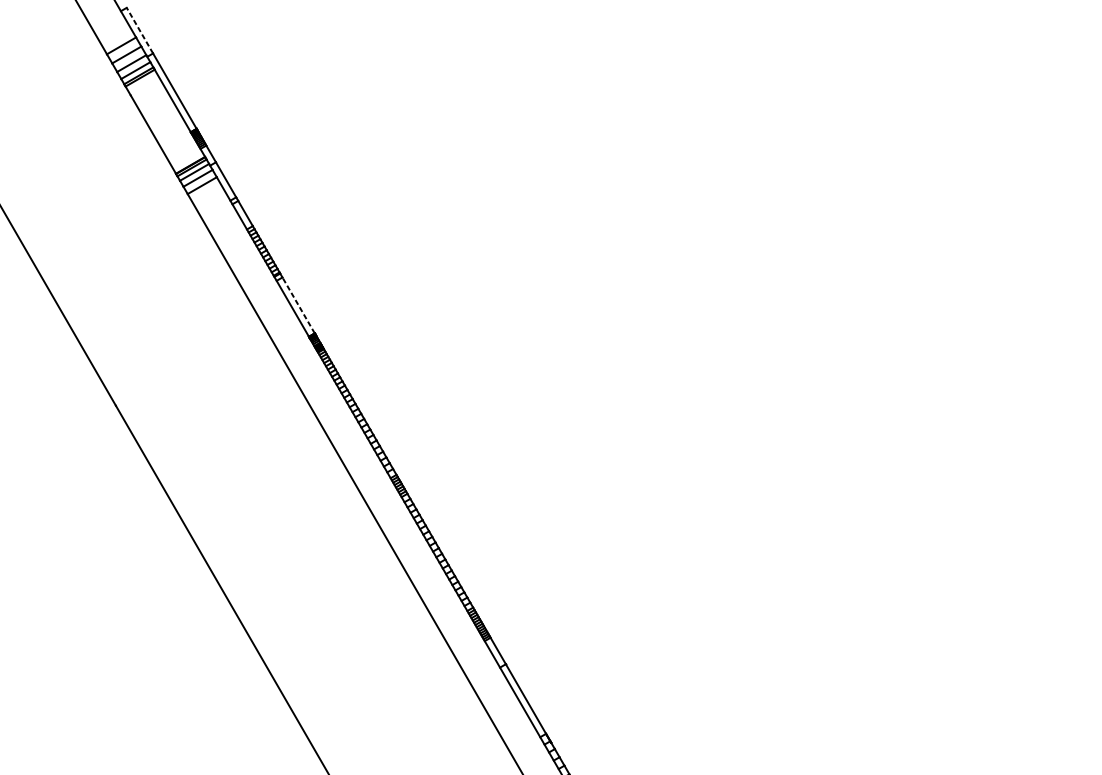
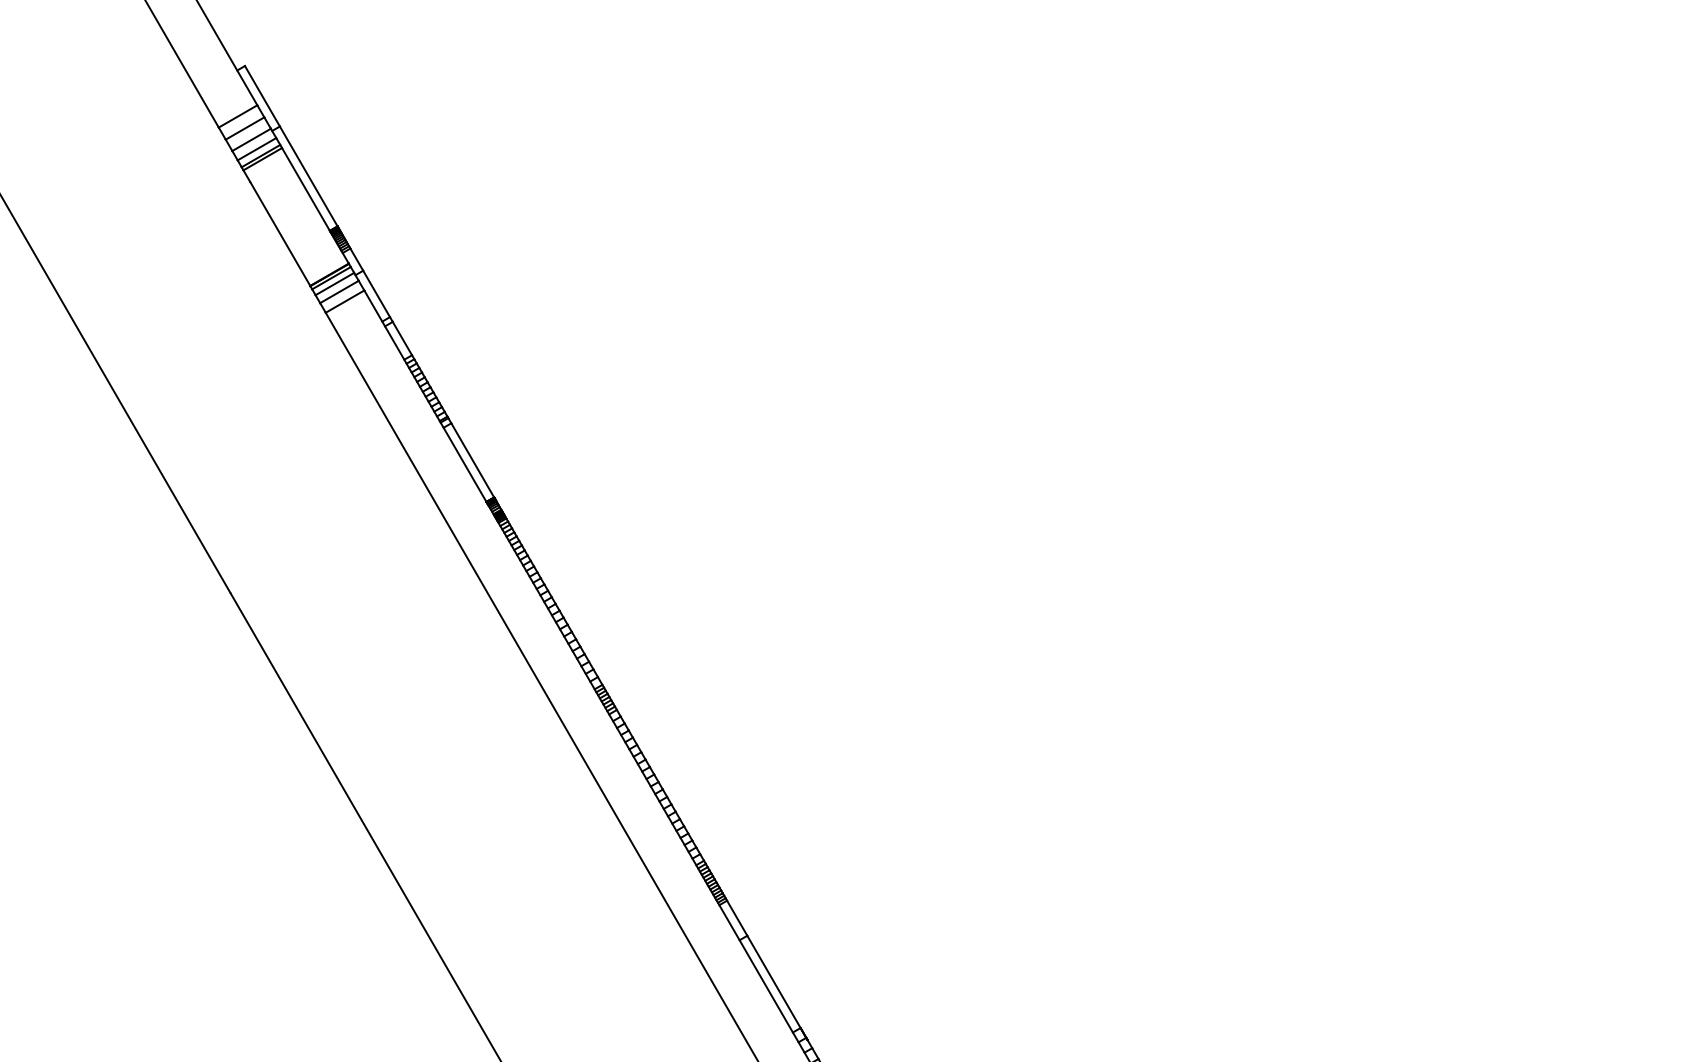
line: (139, 30) -> (262, 96), dashed -> solid
line: (298, 305) -> (472, 460), dashed -> solid

